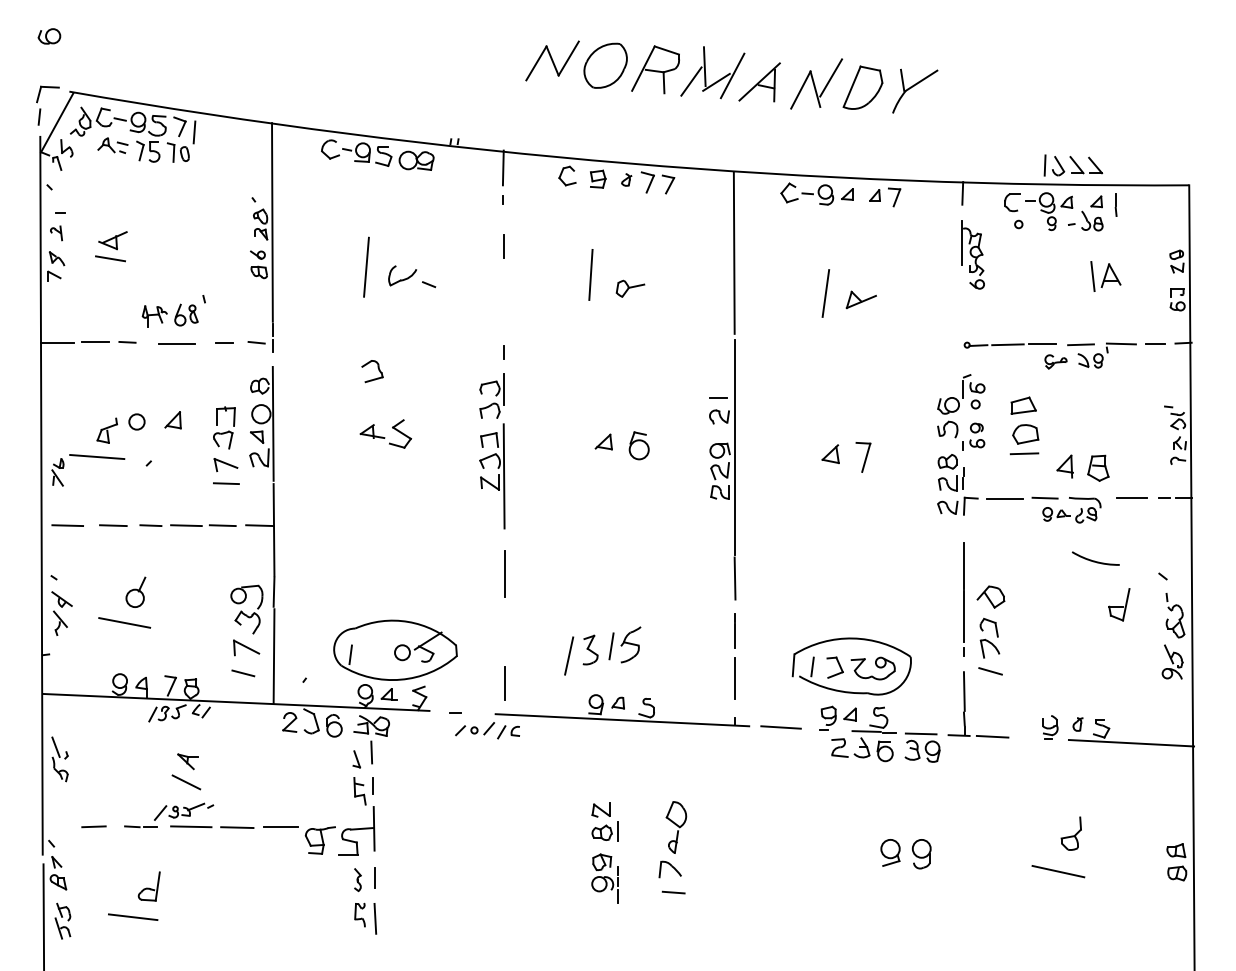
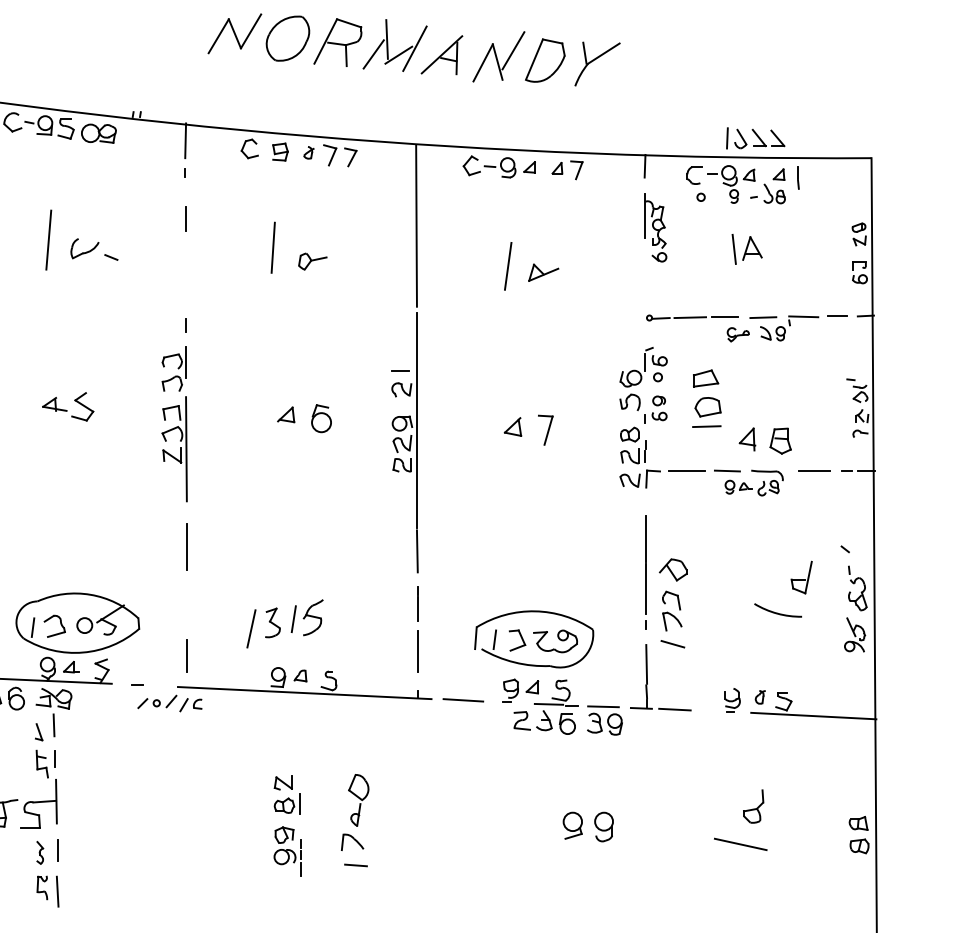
part: (1105, 276) -> (746, 249), moved
part: (378, 370) -> (60, 625), moved
arc: (1095, 560) -> (777, 612), moved

